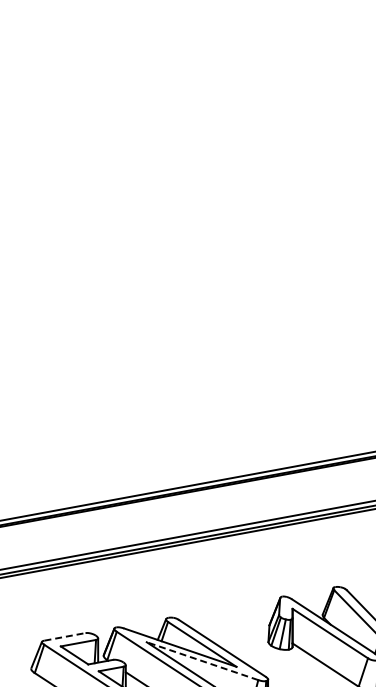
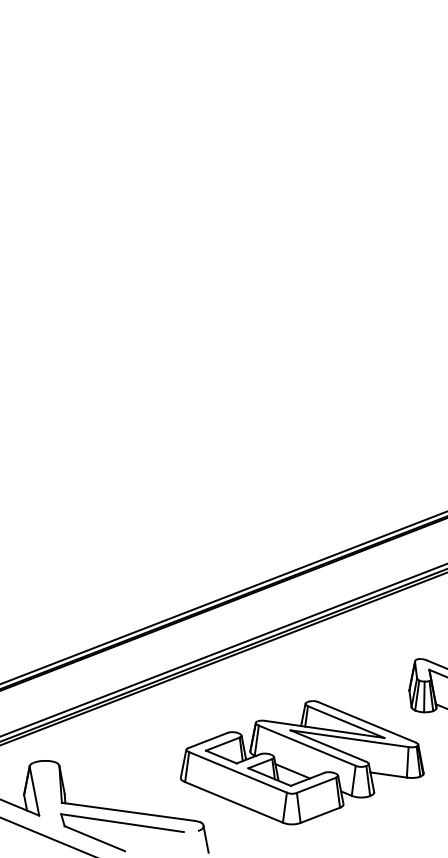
line: (65, 637) -> (208, 740), dashed -> solid
line: (202, 660) -> (349, 738), dashed -> solid

